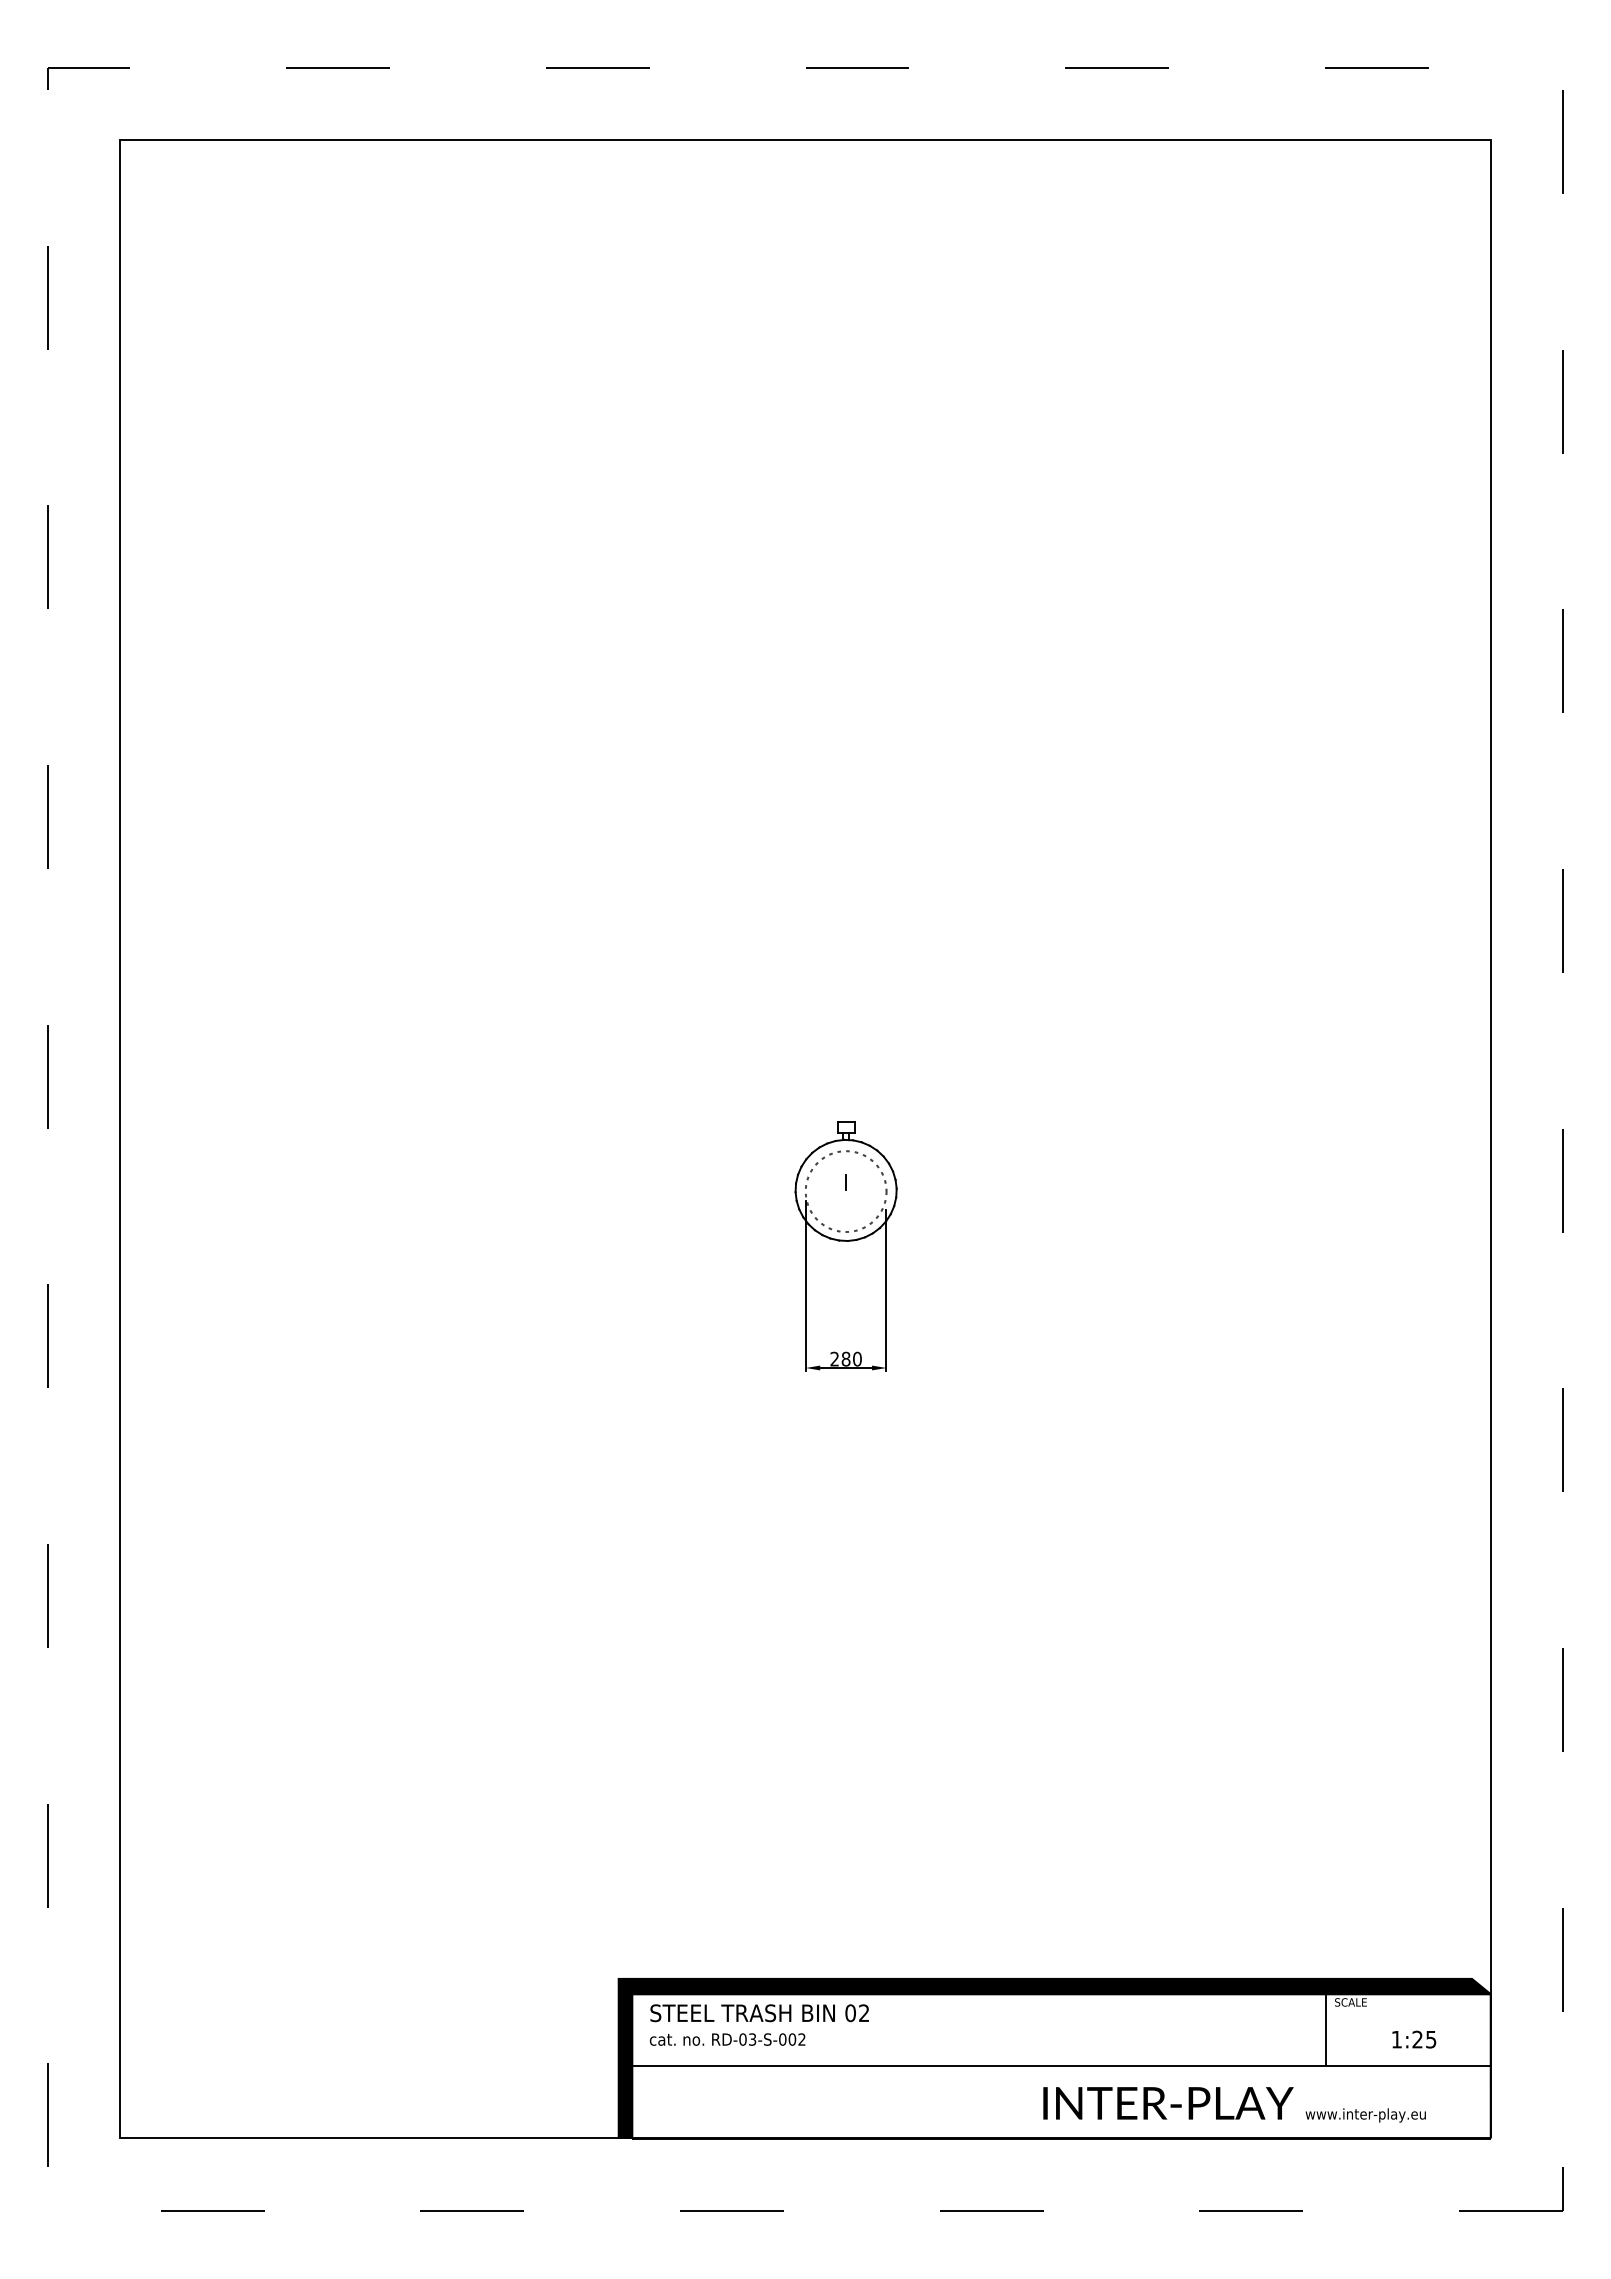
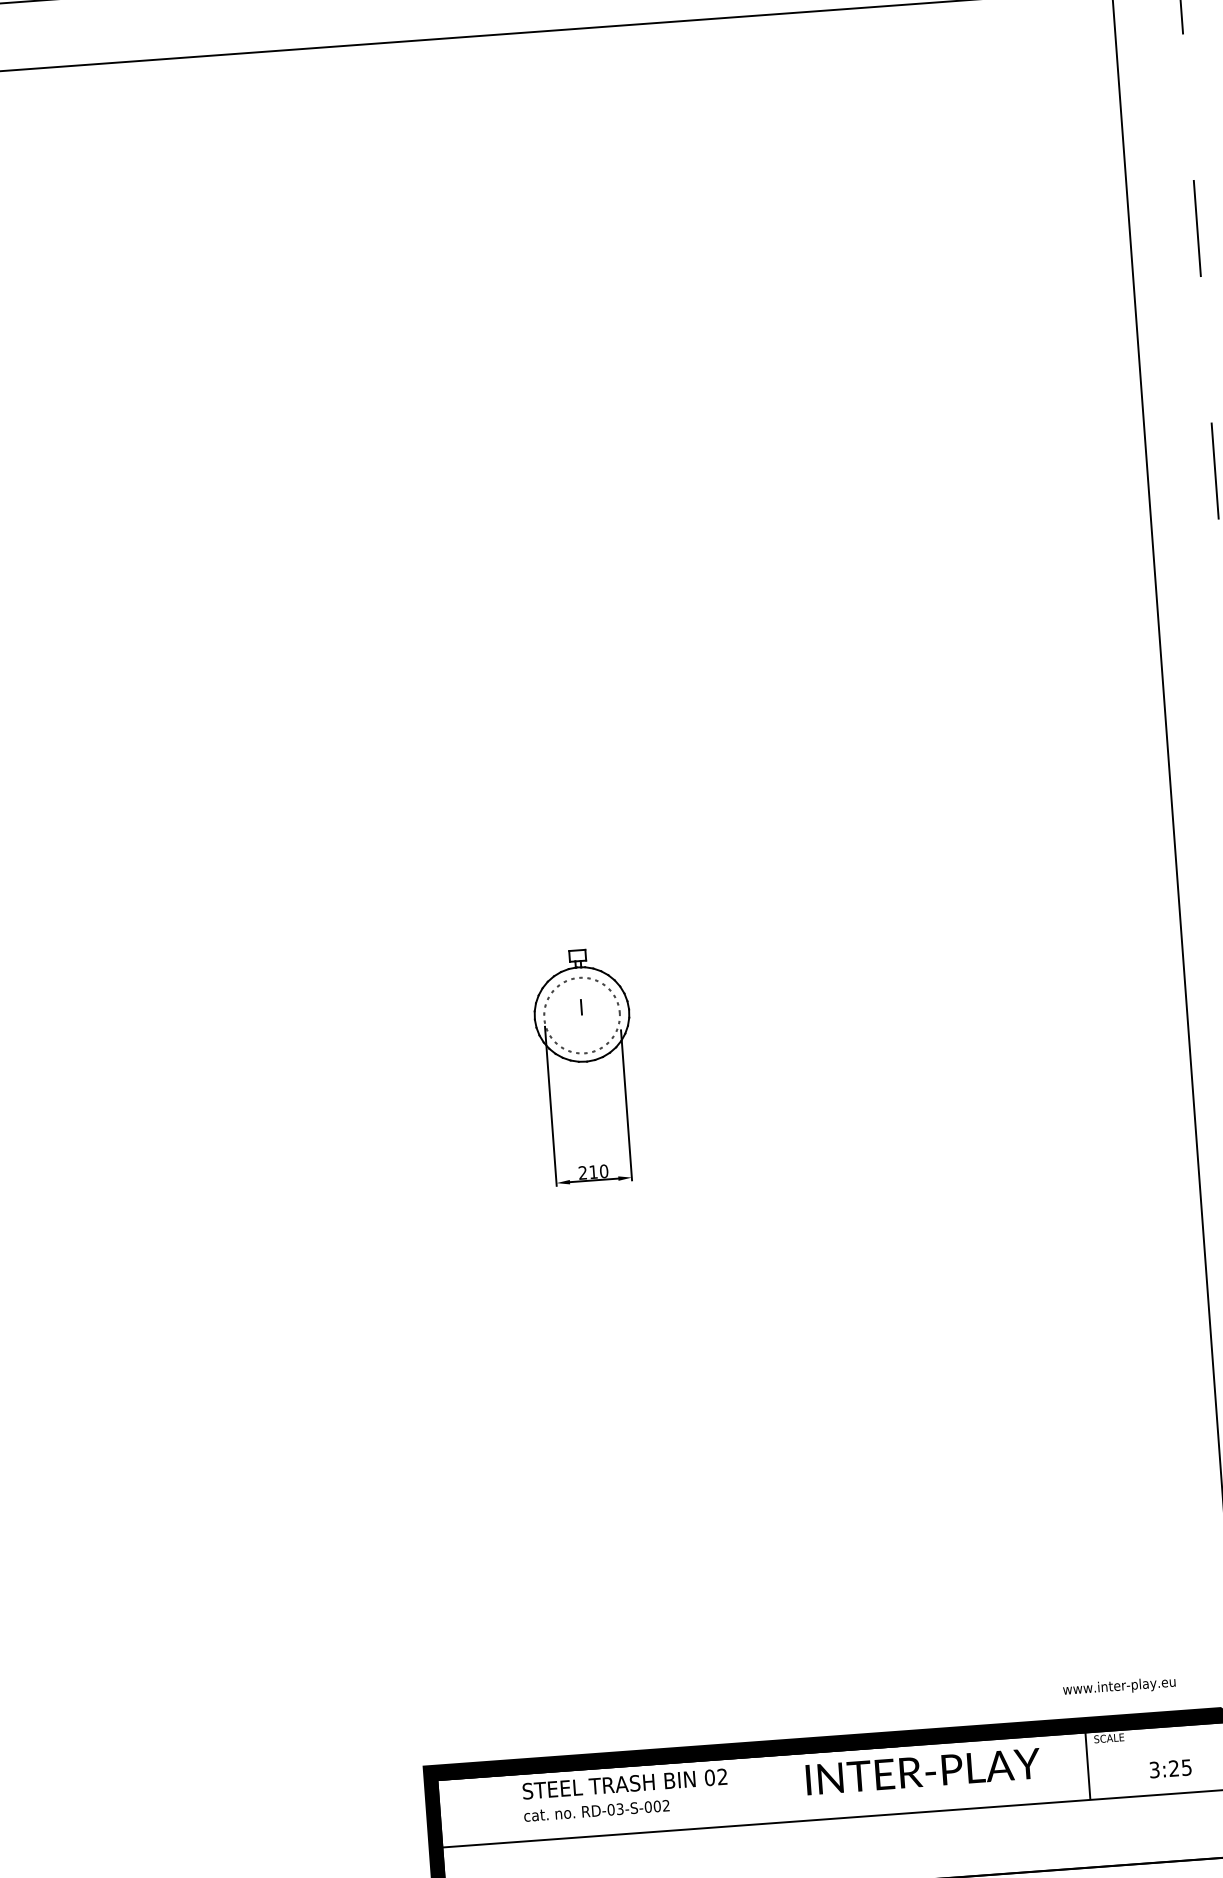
text: (845, 1358) -> (592, 1171), 280 -> 210
text: (758, 2024) -> (624, 1794), moved
text: (1396, 2039) -> (1154, 1769), 1:25 -> 3:25
text: (1168, 2103) -> (923, 1771), moved
text: (1365, 2115) -> (1119, 1686), moved

